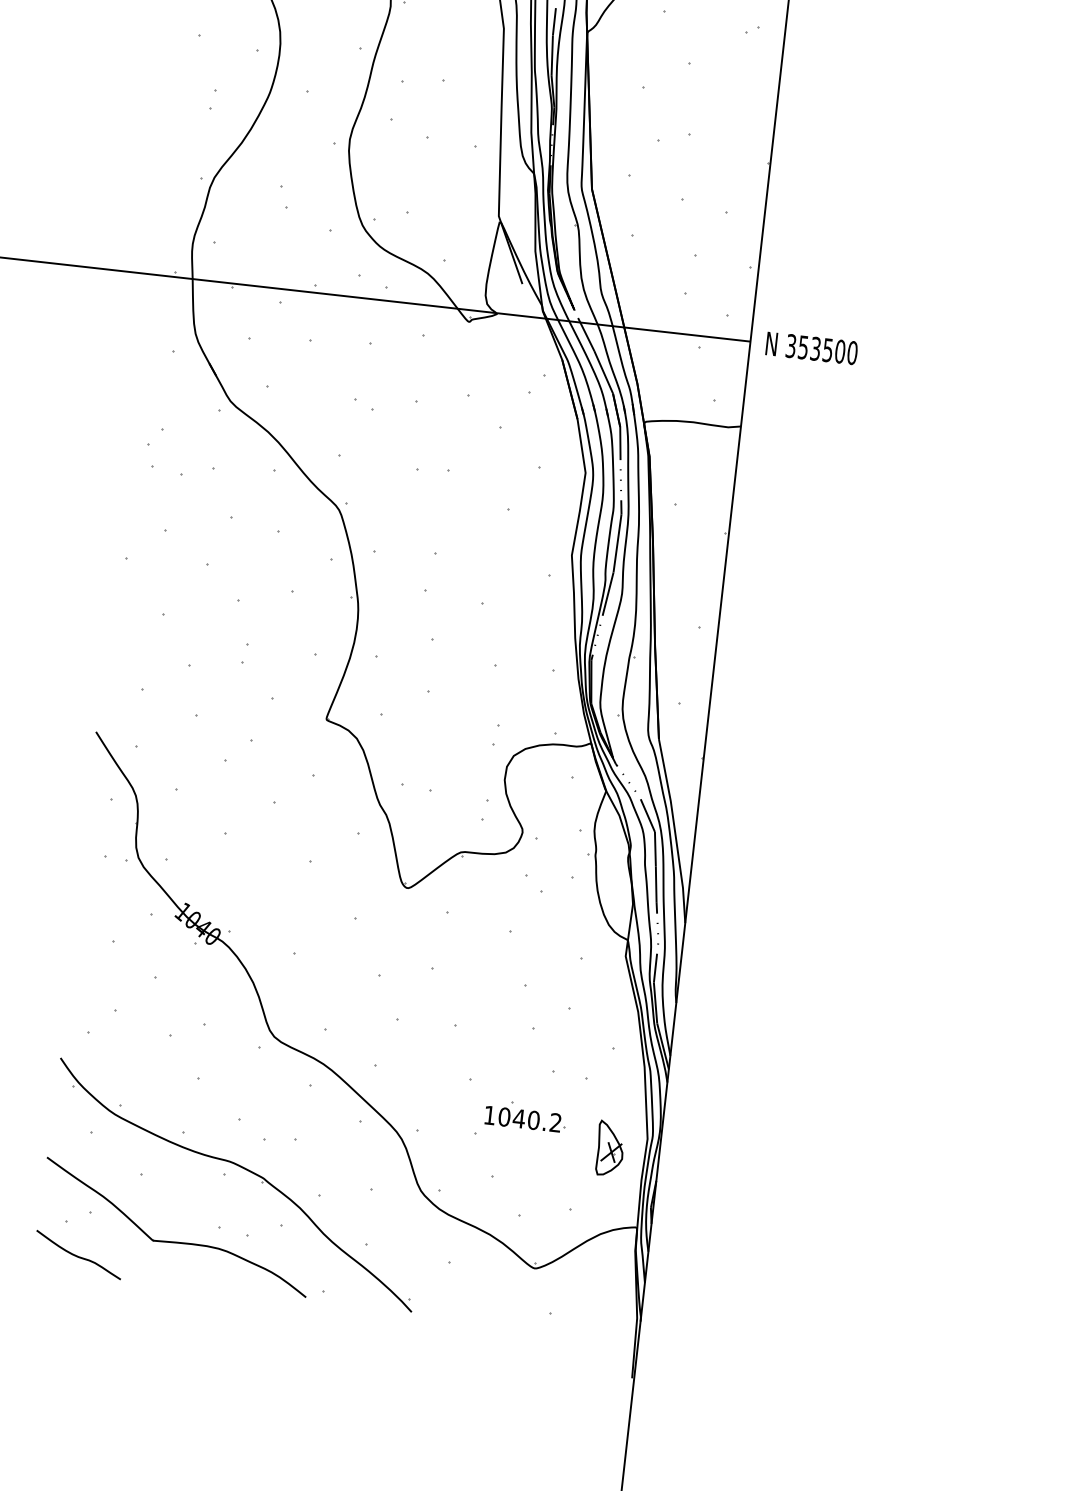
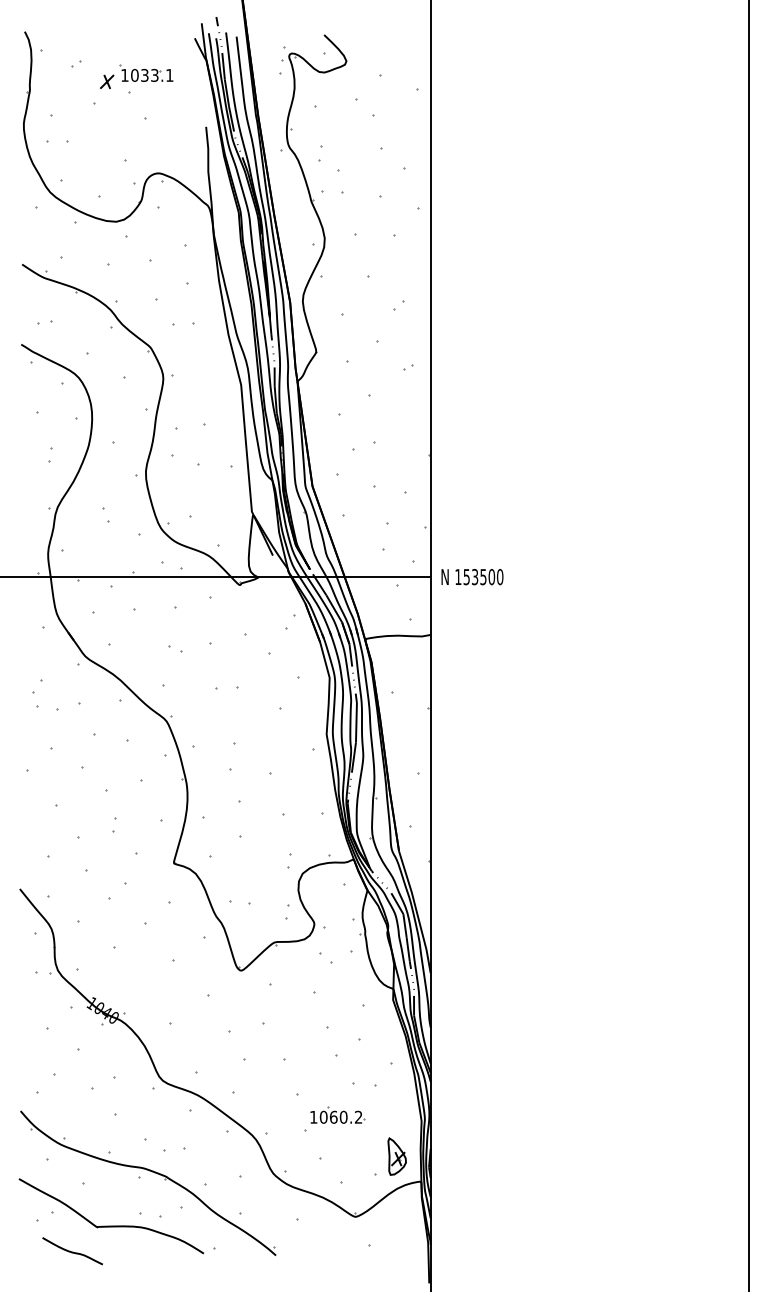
text: (791, 346) -> (458, 577), 353500 -> 153500
text: (519, 1117) -> (333, 1116), 1040.2 -> 1060.2
part: (609, 1148) -> (396, 1156), moved
curve: (78, 1255) -> (72, 1251), moved

